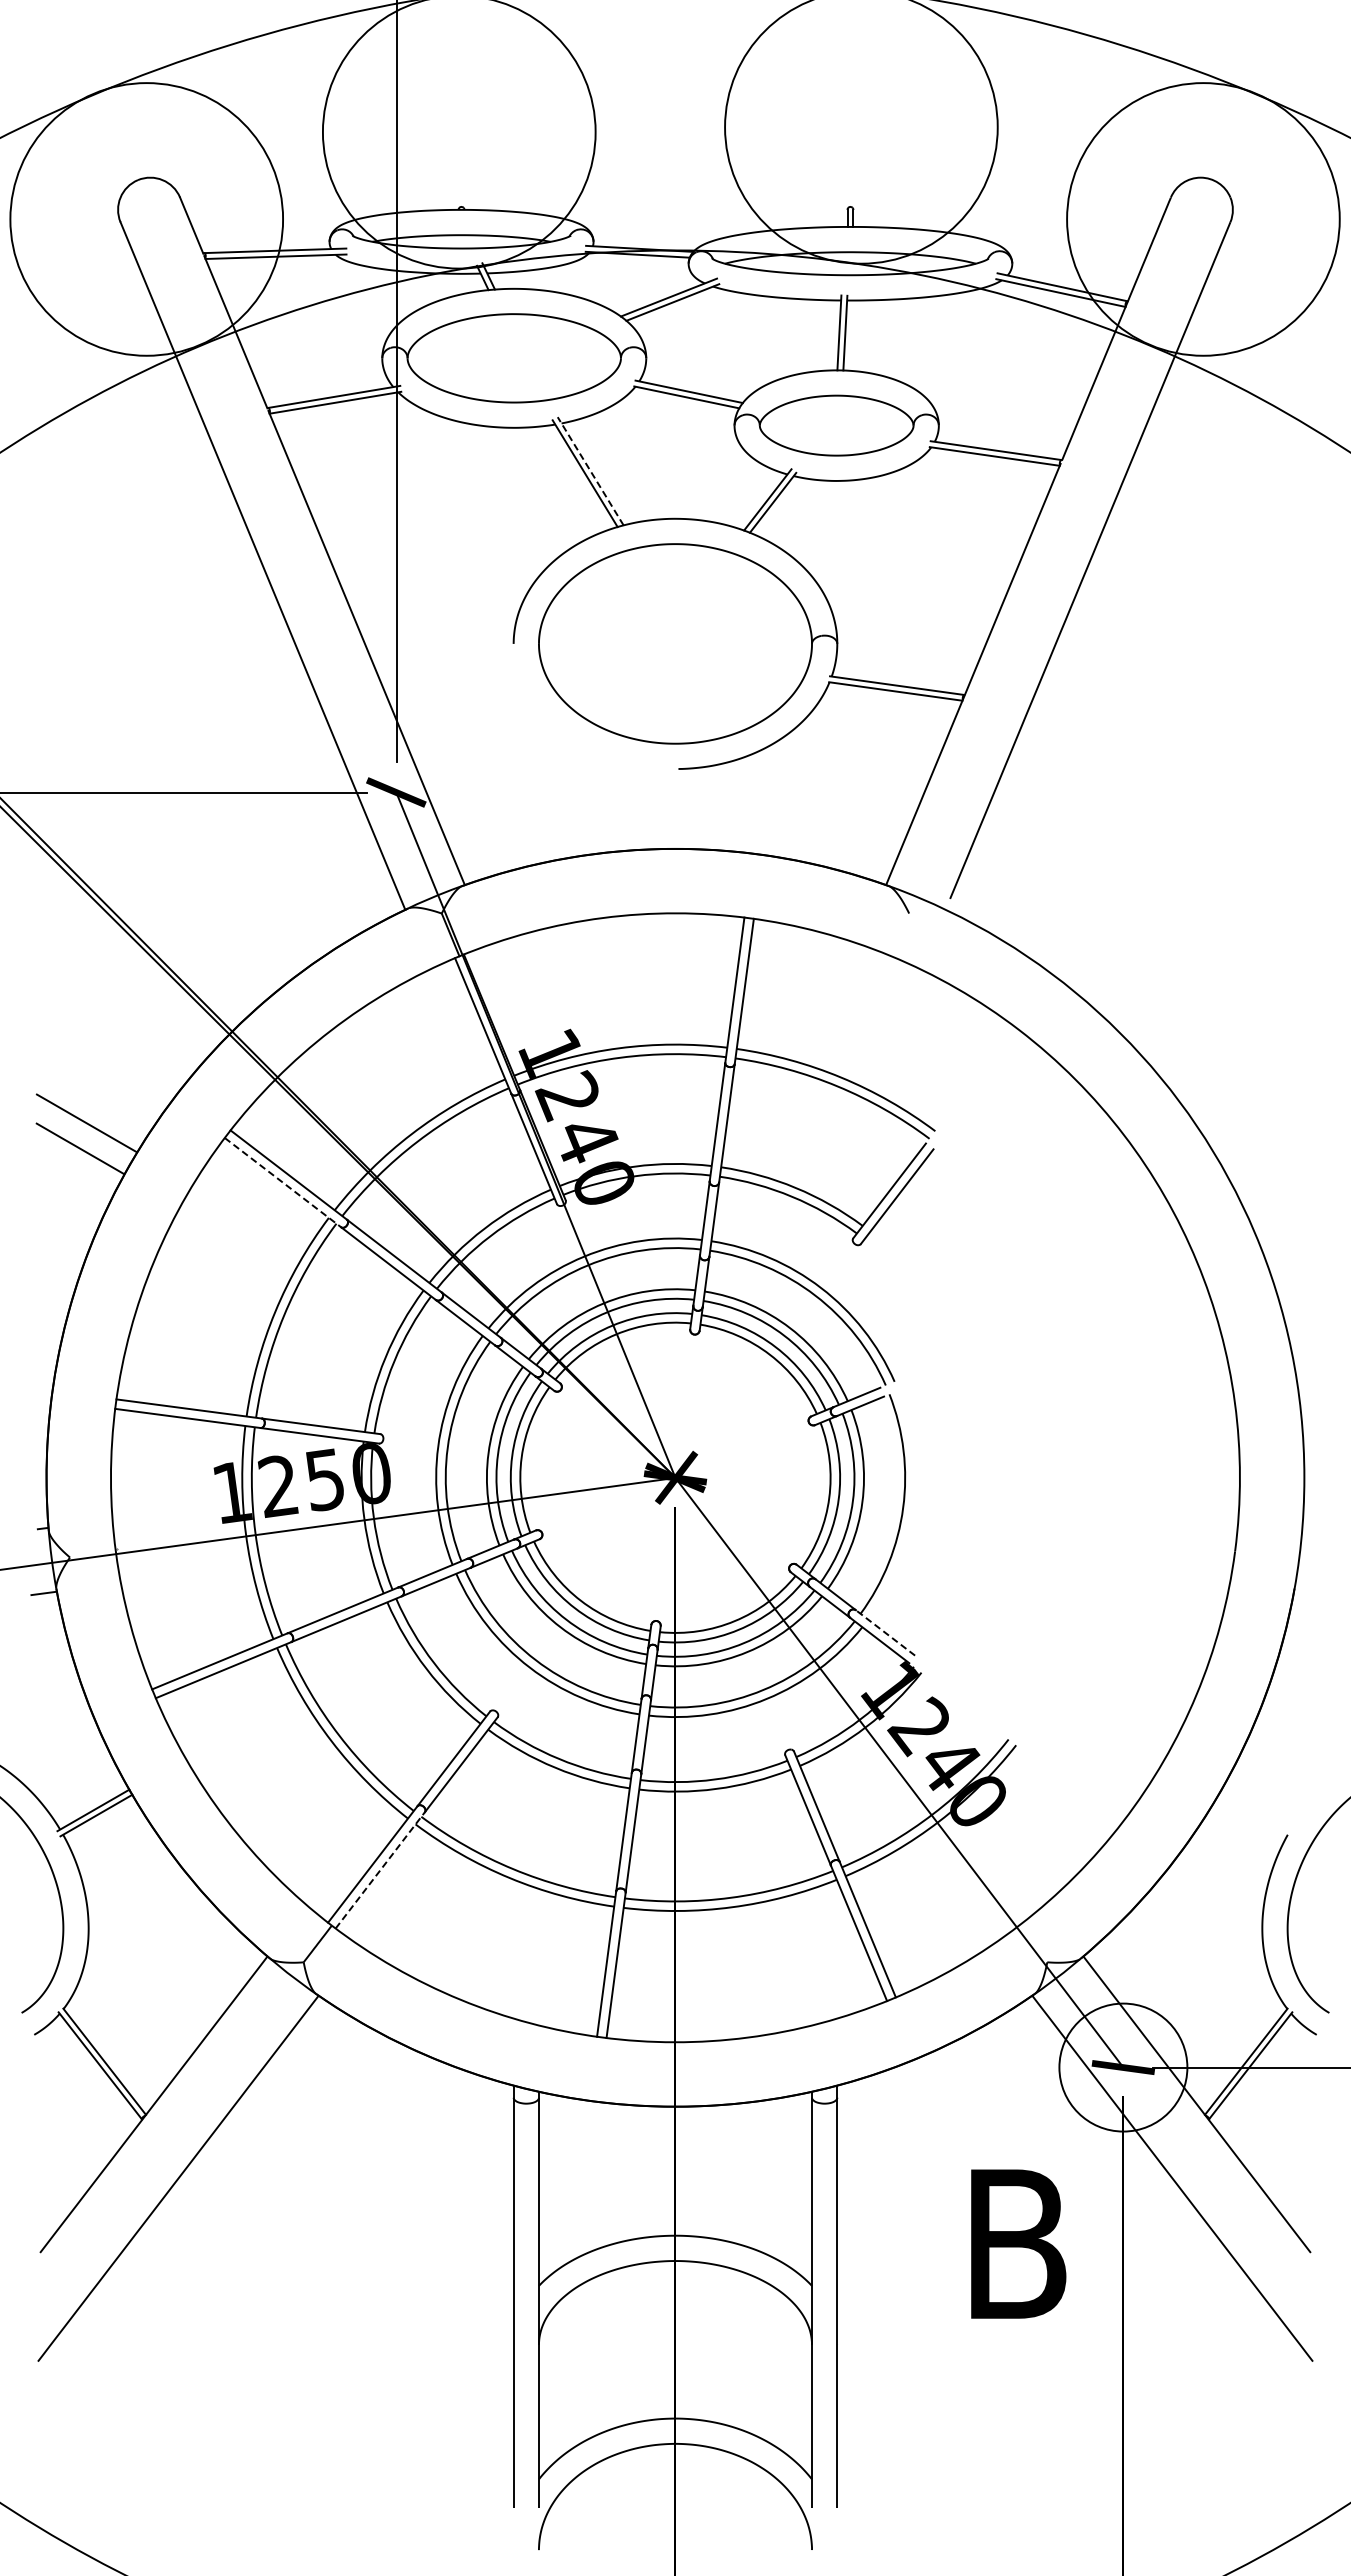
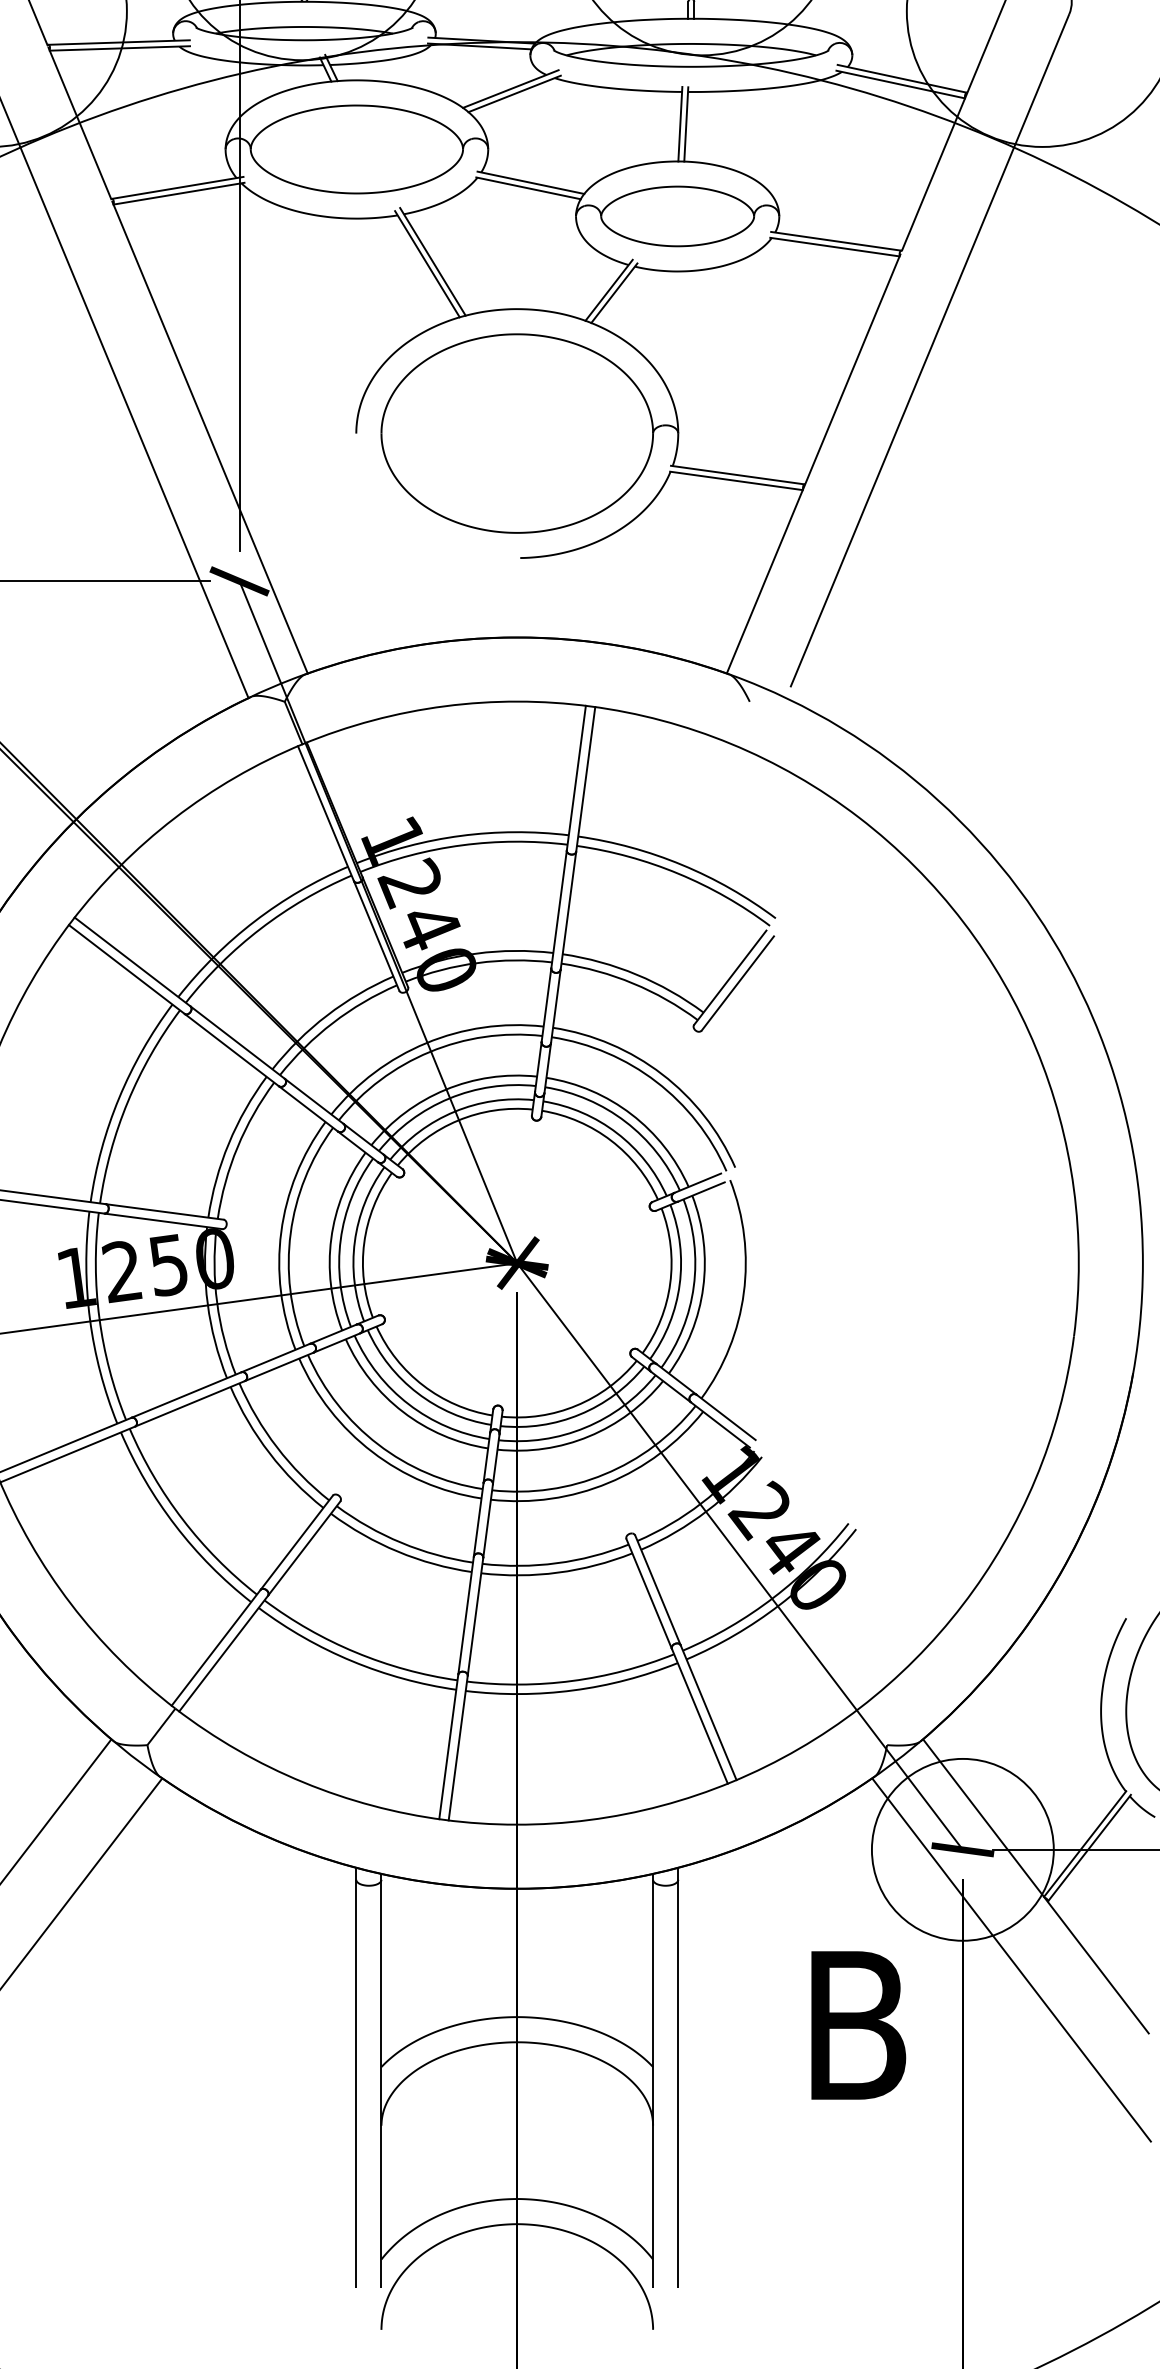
line: (590, 470) -> (432, 261), dashed -> solid
line: (283, 1182) -> (127, 969), dashed -> solid
line: (885, 1632) -> (726, 1417), dashed -> solid
line: (380, 1869) -> (223, 1652), dashed -> solid
circle: (1122, 2067) -> (961, 1849), size x1.43

